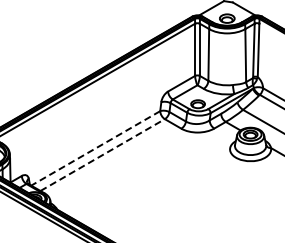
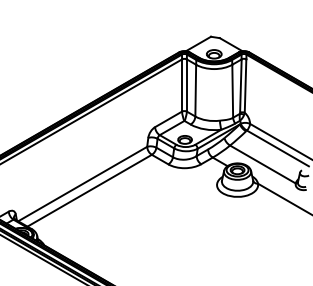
line: (95, 148) -> (82, 184), dashed -> solid
line: (102, 154) -> (89, 190), dashed -> solid

